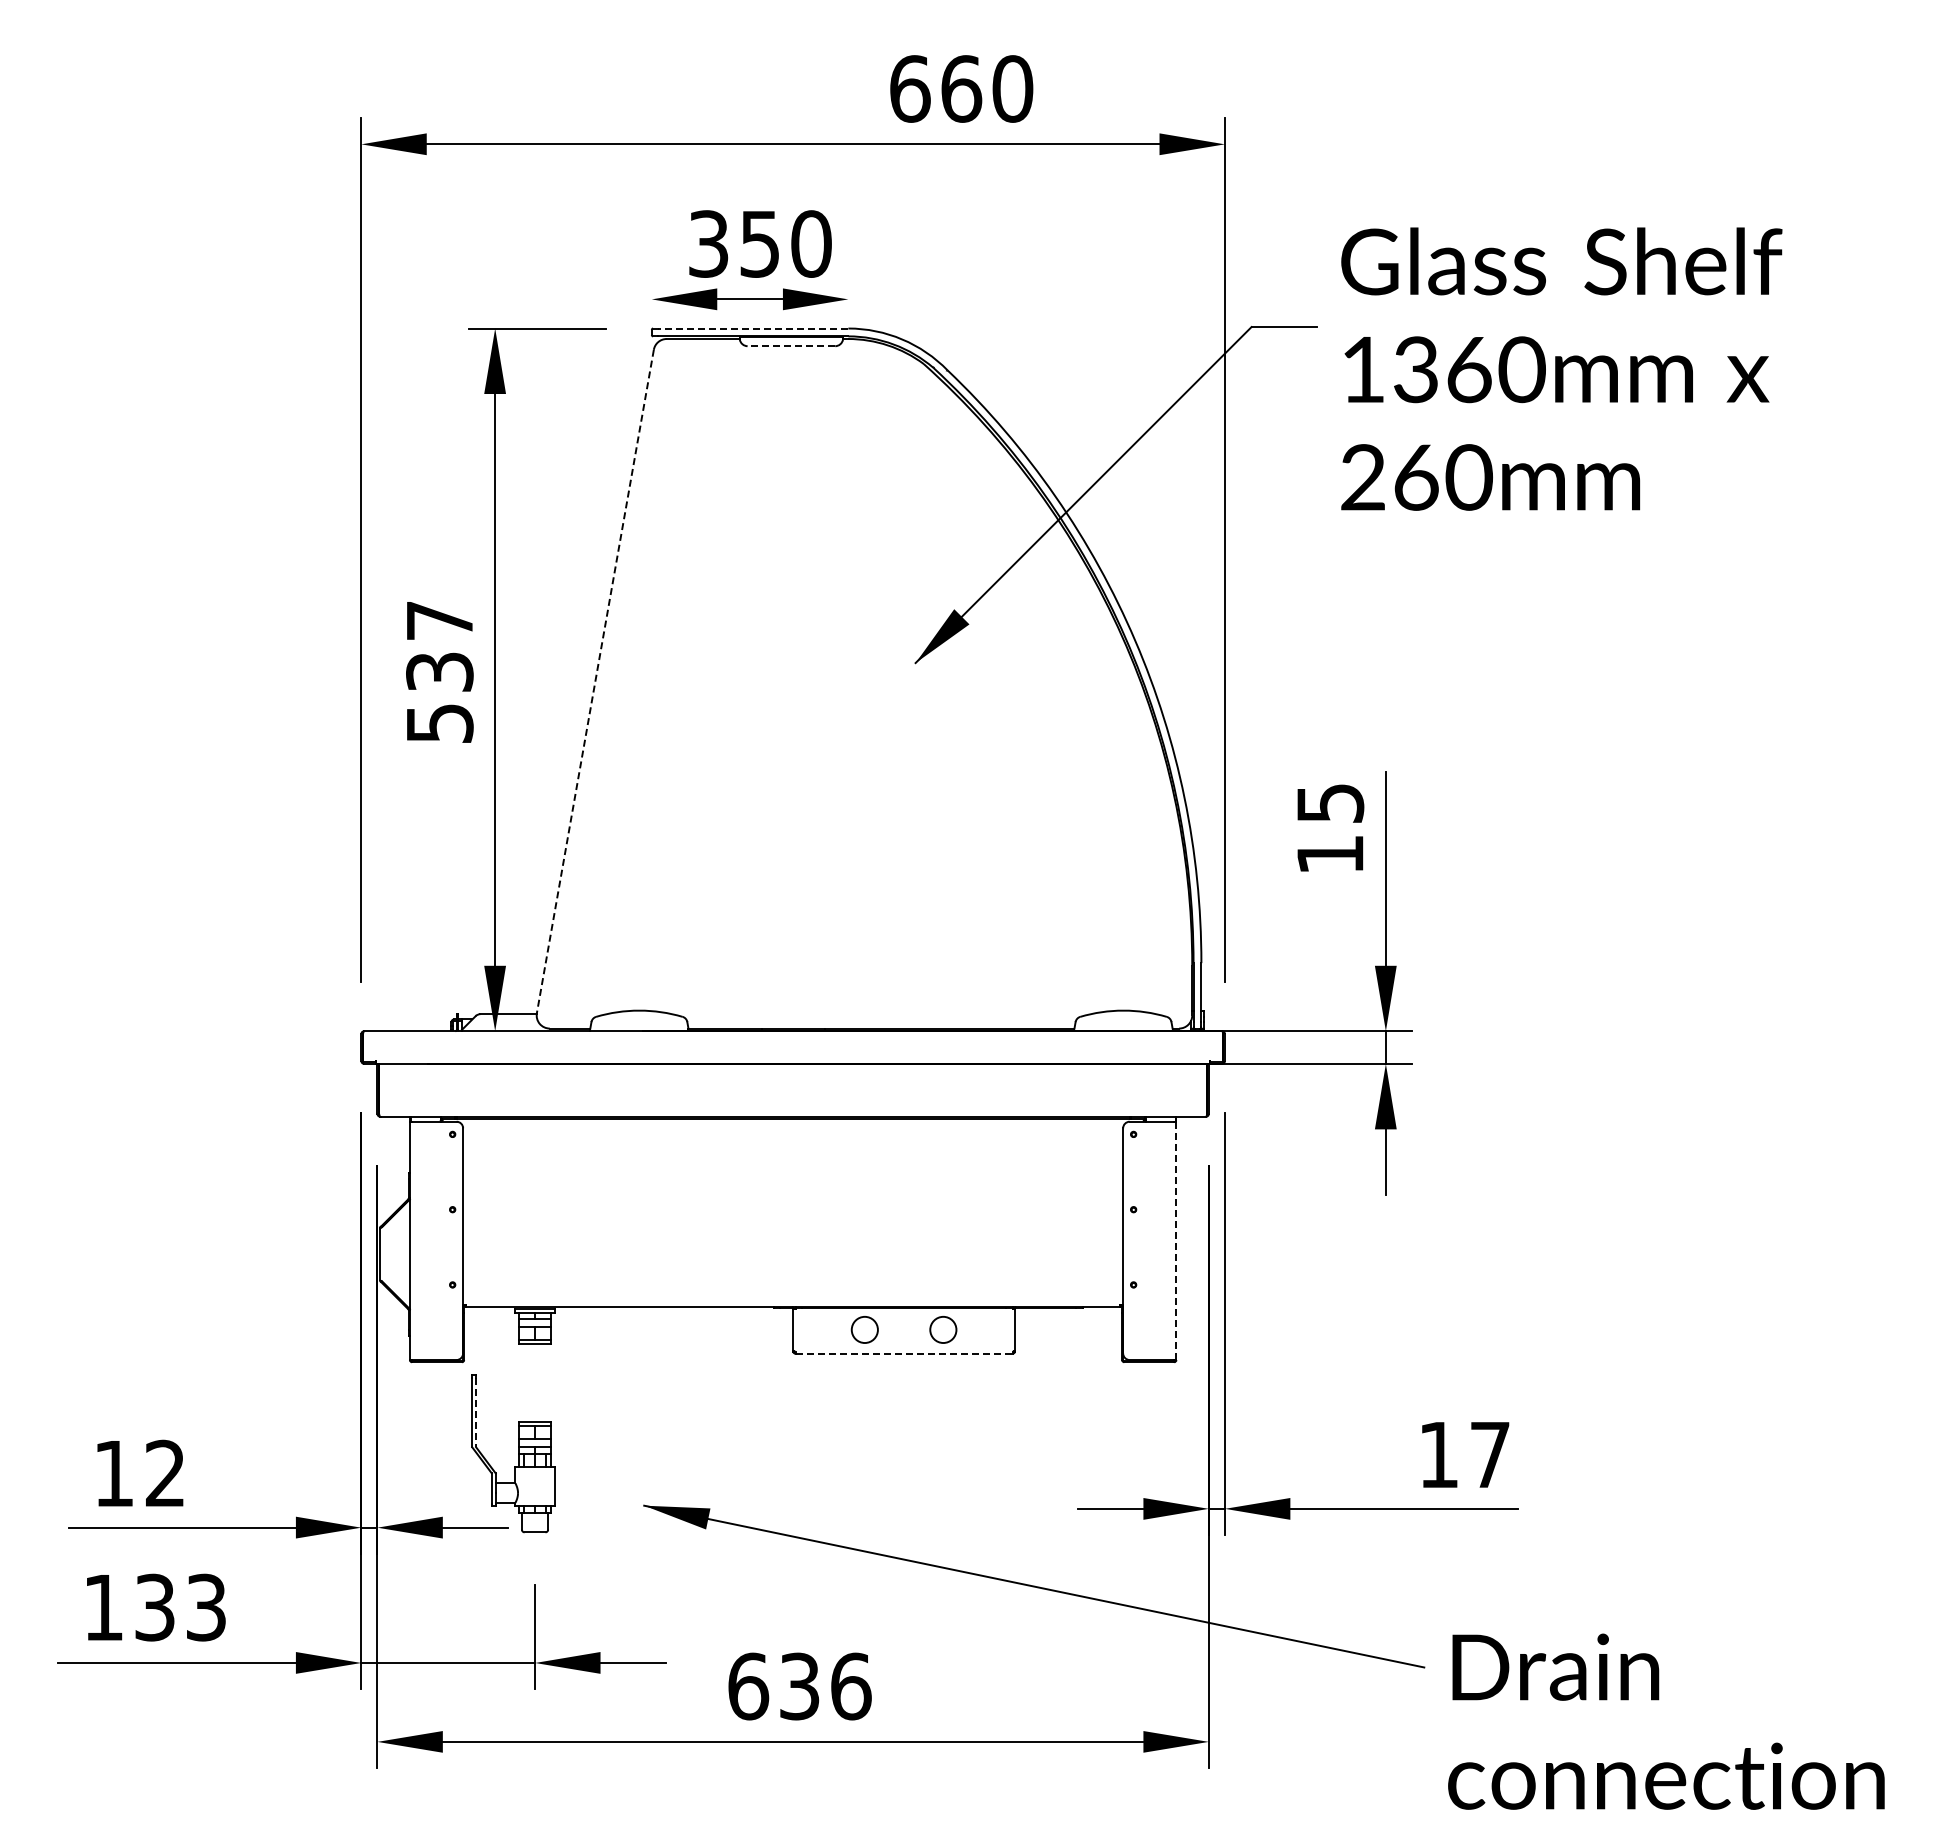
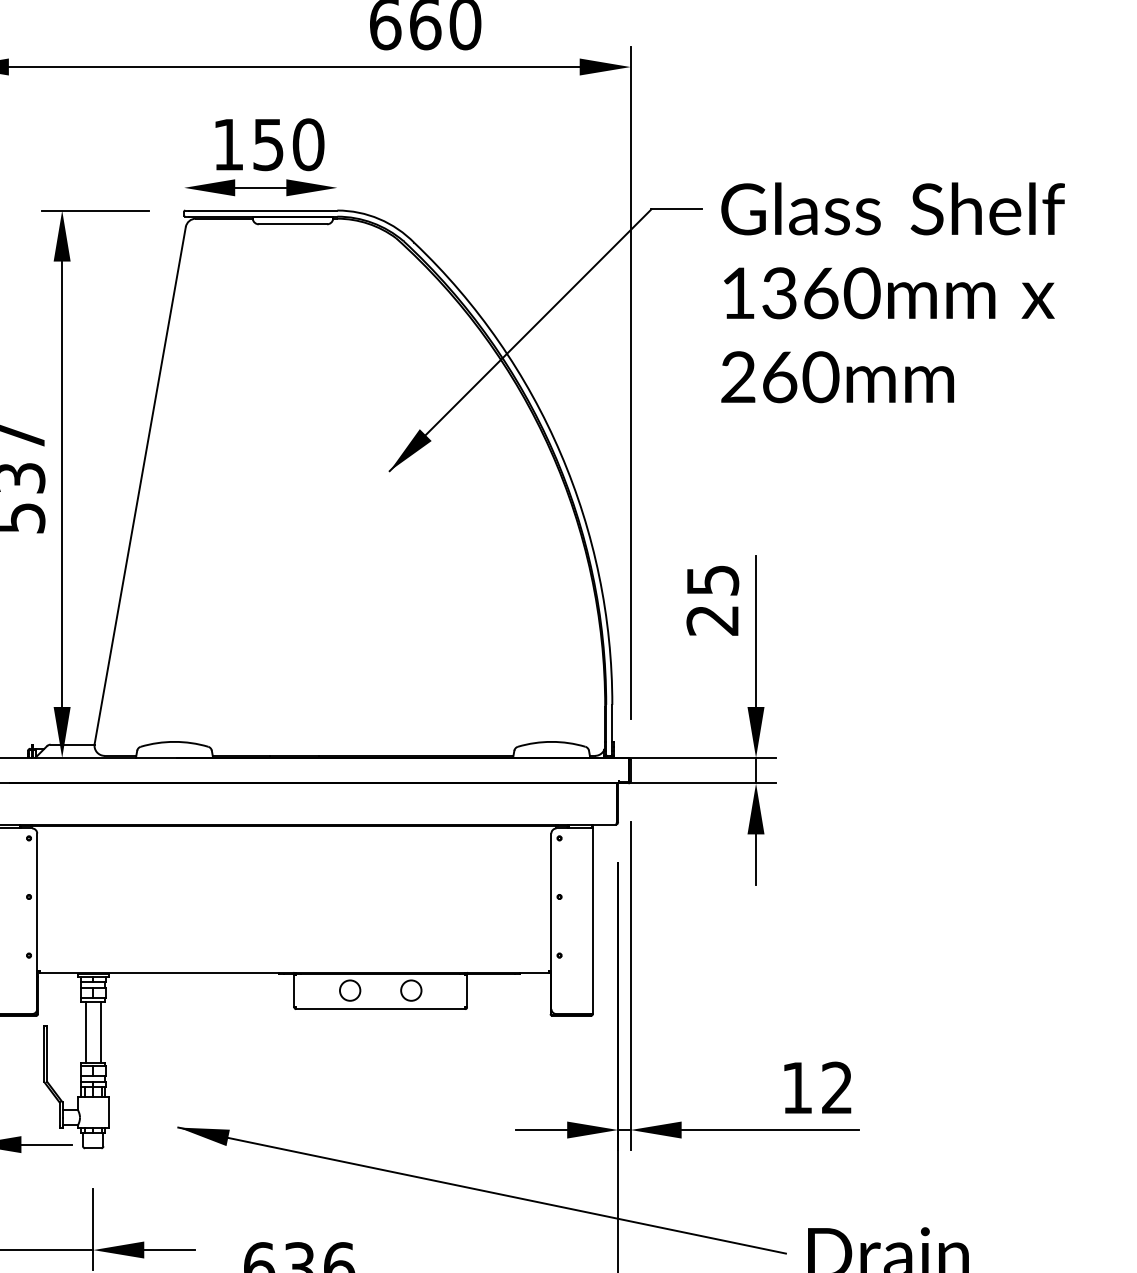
text: (708, 243) -> (228, 144), 350 -> 150
line: (753, 328) -> (263, 210), dashed -> solid
line: (791, 346) -> (293, 224), dashed -> solid
text: (1561, 368) -> (892, 292), moved
line: (595, 681) -> (140, 485), dashed -> solid
text: (1329, 855) -> (712, 621), 15 -> 25
line: (1176, 1241) -> (592, 921), dashed -> solid
line: (904, 1353) -> (381, 1009), dashed -> solid
line: (525, 1382) -> (85, 1031), added
line: (544, 1382) -> (100, 1031), added
line: (476, 1412) -> (47, 1054), dashed -> solid
text: (1489, 1454) -> (836, 1087), 17 -> 12

